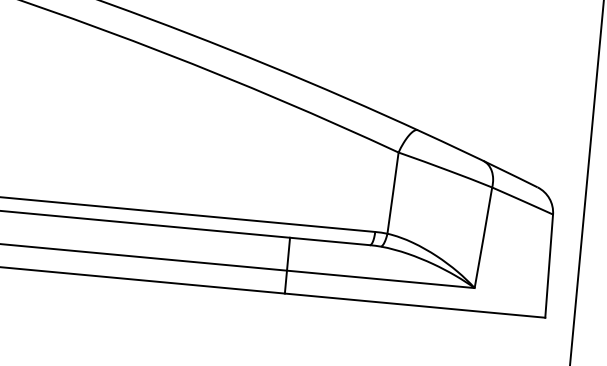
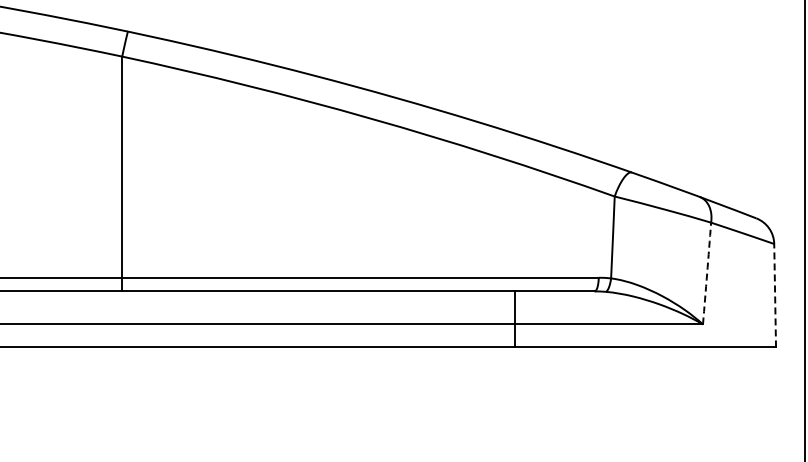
arc: (483, 237) -> (707, 273), solid -> dashed
line: (549, 265) -> (775, 295), solid -> dashed

